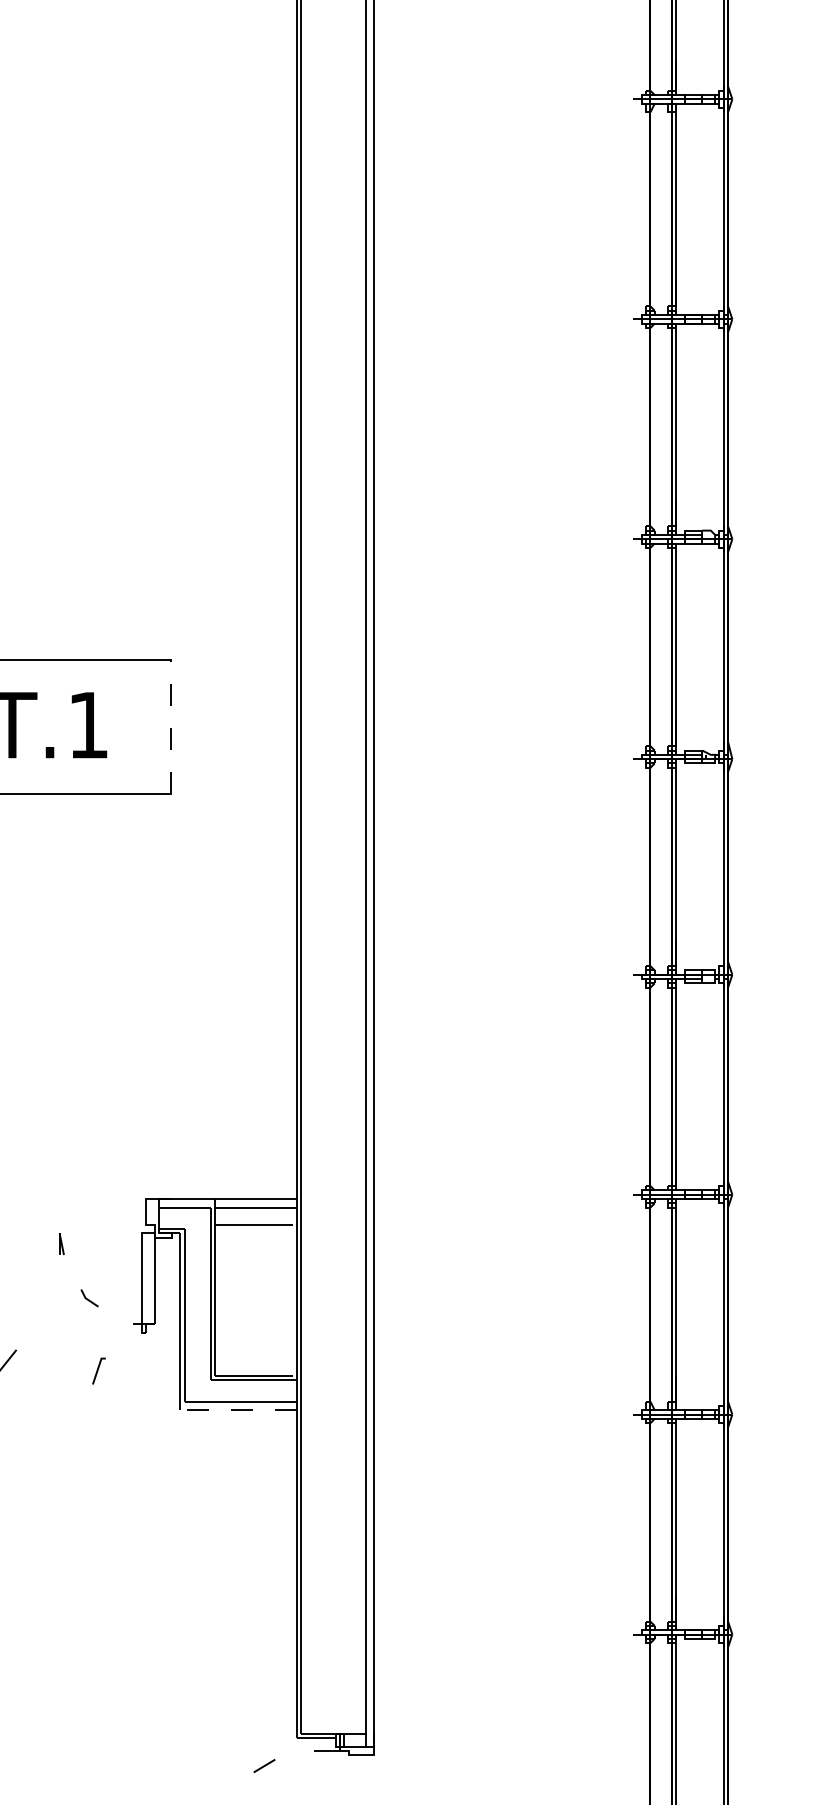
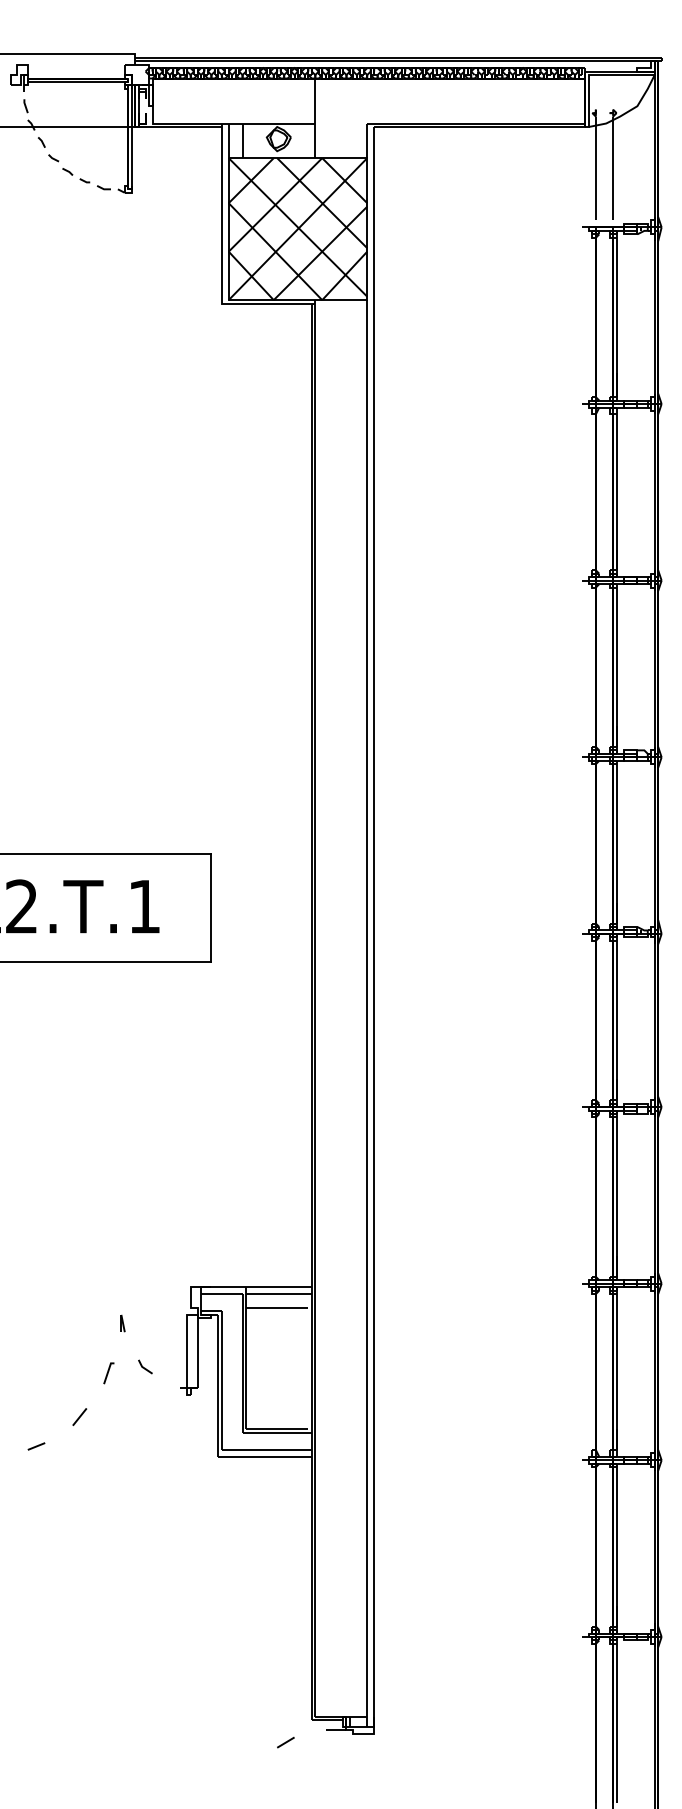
line: (171, 727) -> (211, 908), dashed -> solid
line: (98, 1371) -> (108, 1373), moved
line: (239, 1409) -> (265, 1456), dashed -> solid

